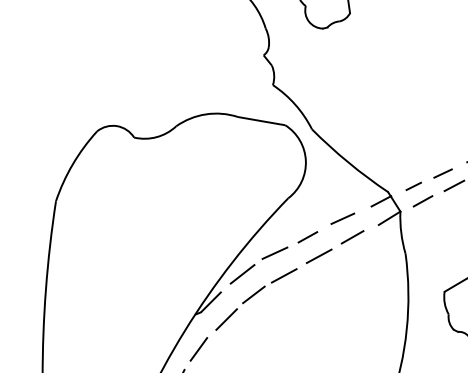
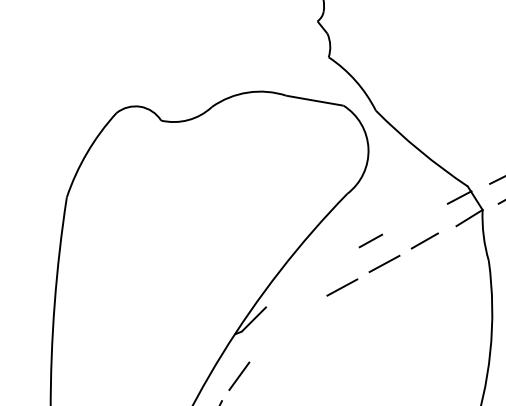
line: (342, 218) -> (412, 218), removed
line: (274, 252) -> (330, 259), removed
line: (242, 274) -> (291, 285), removed
line: (253, 294) -> (305, 310), removed
line: (226, 319) -> (272, 340), removed

